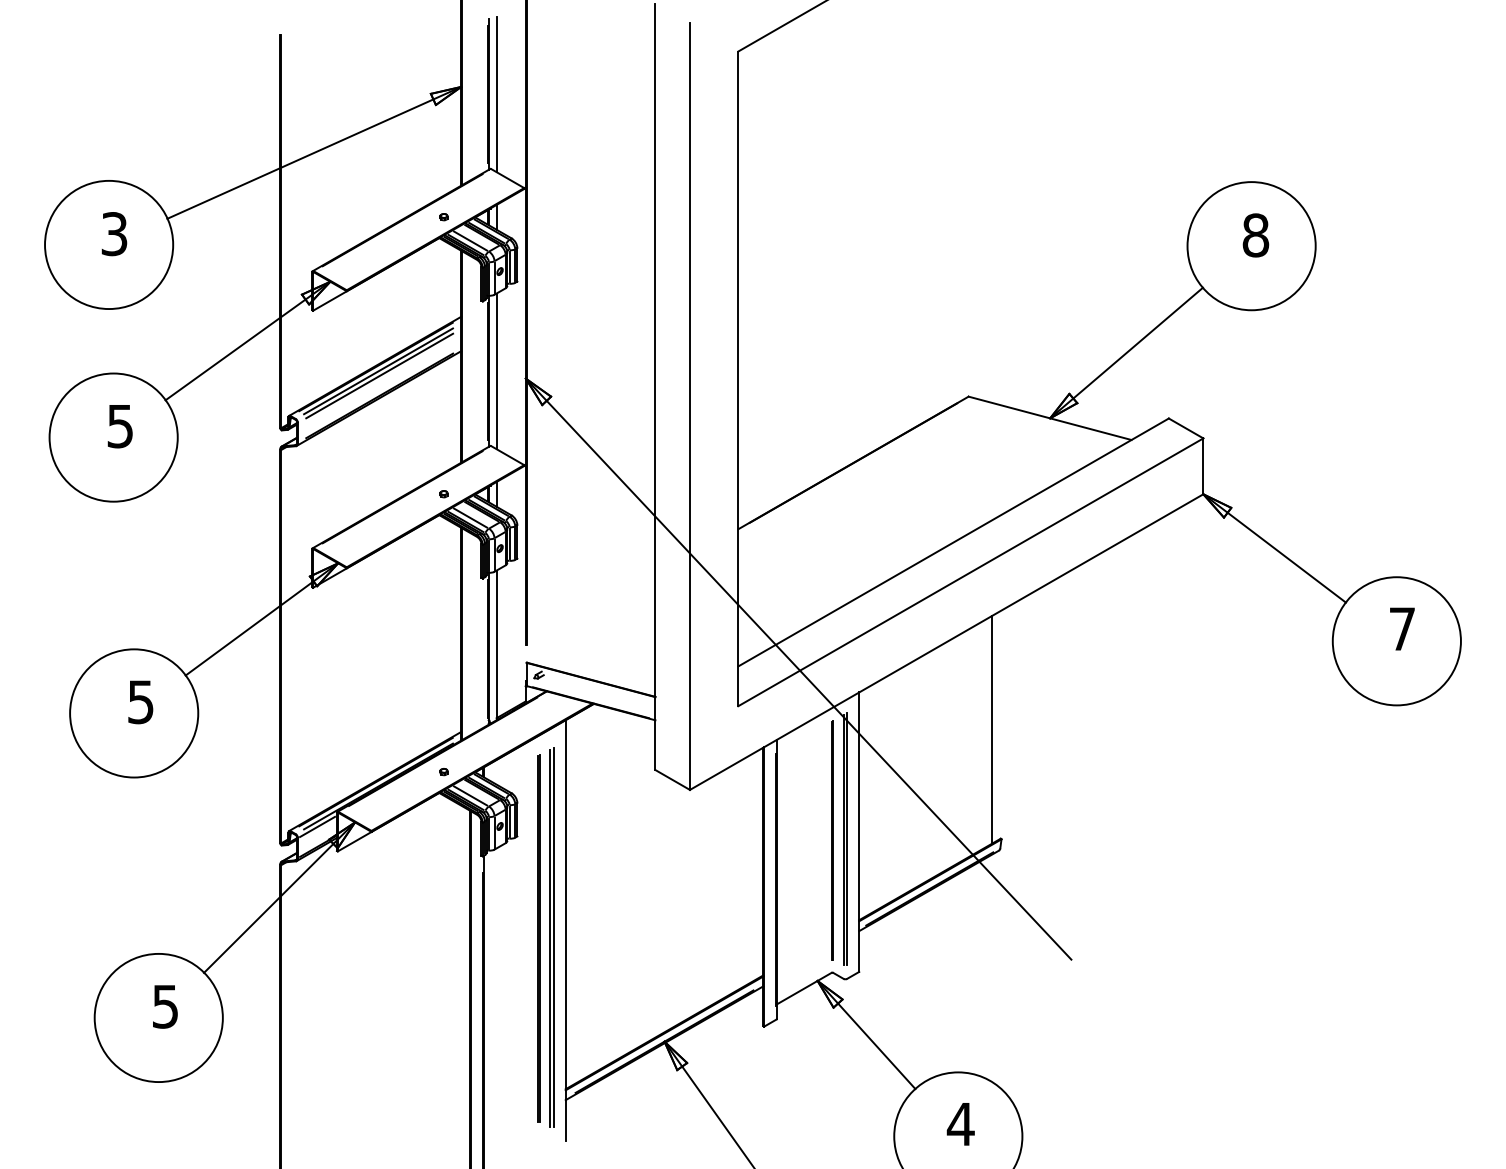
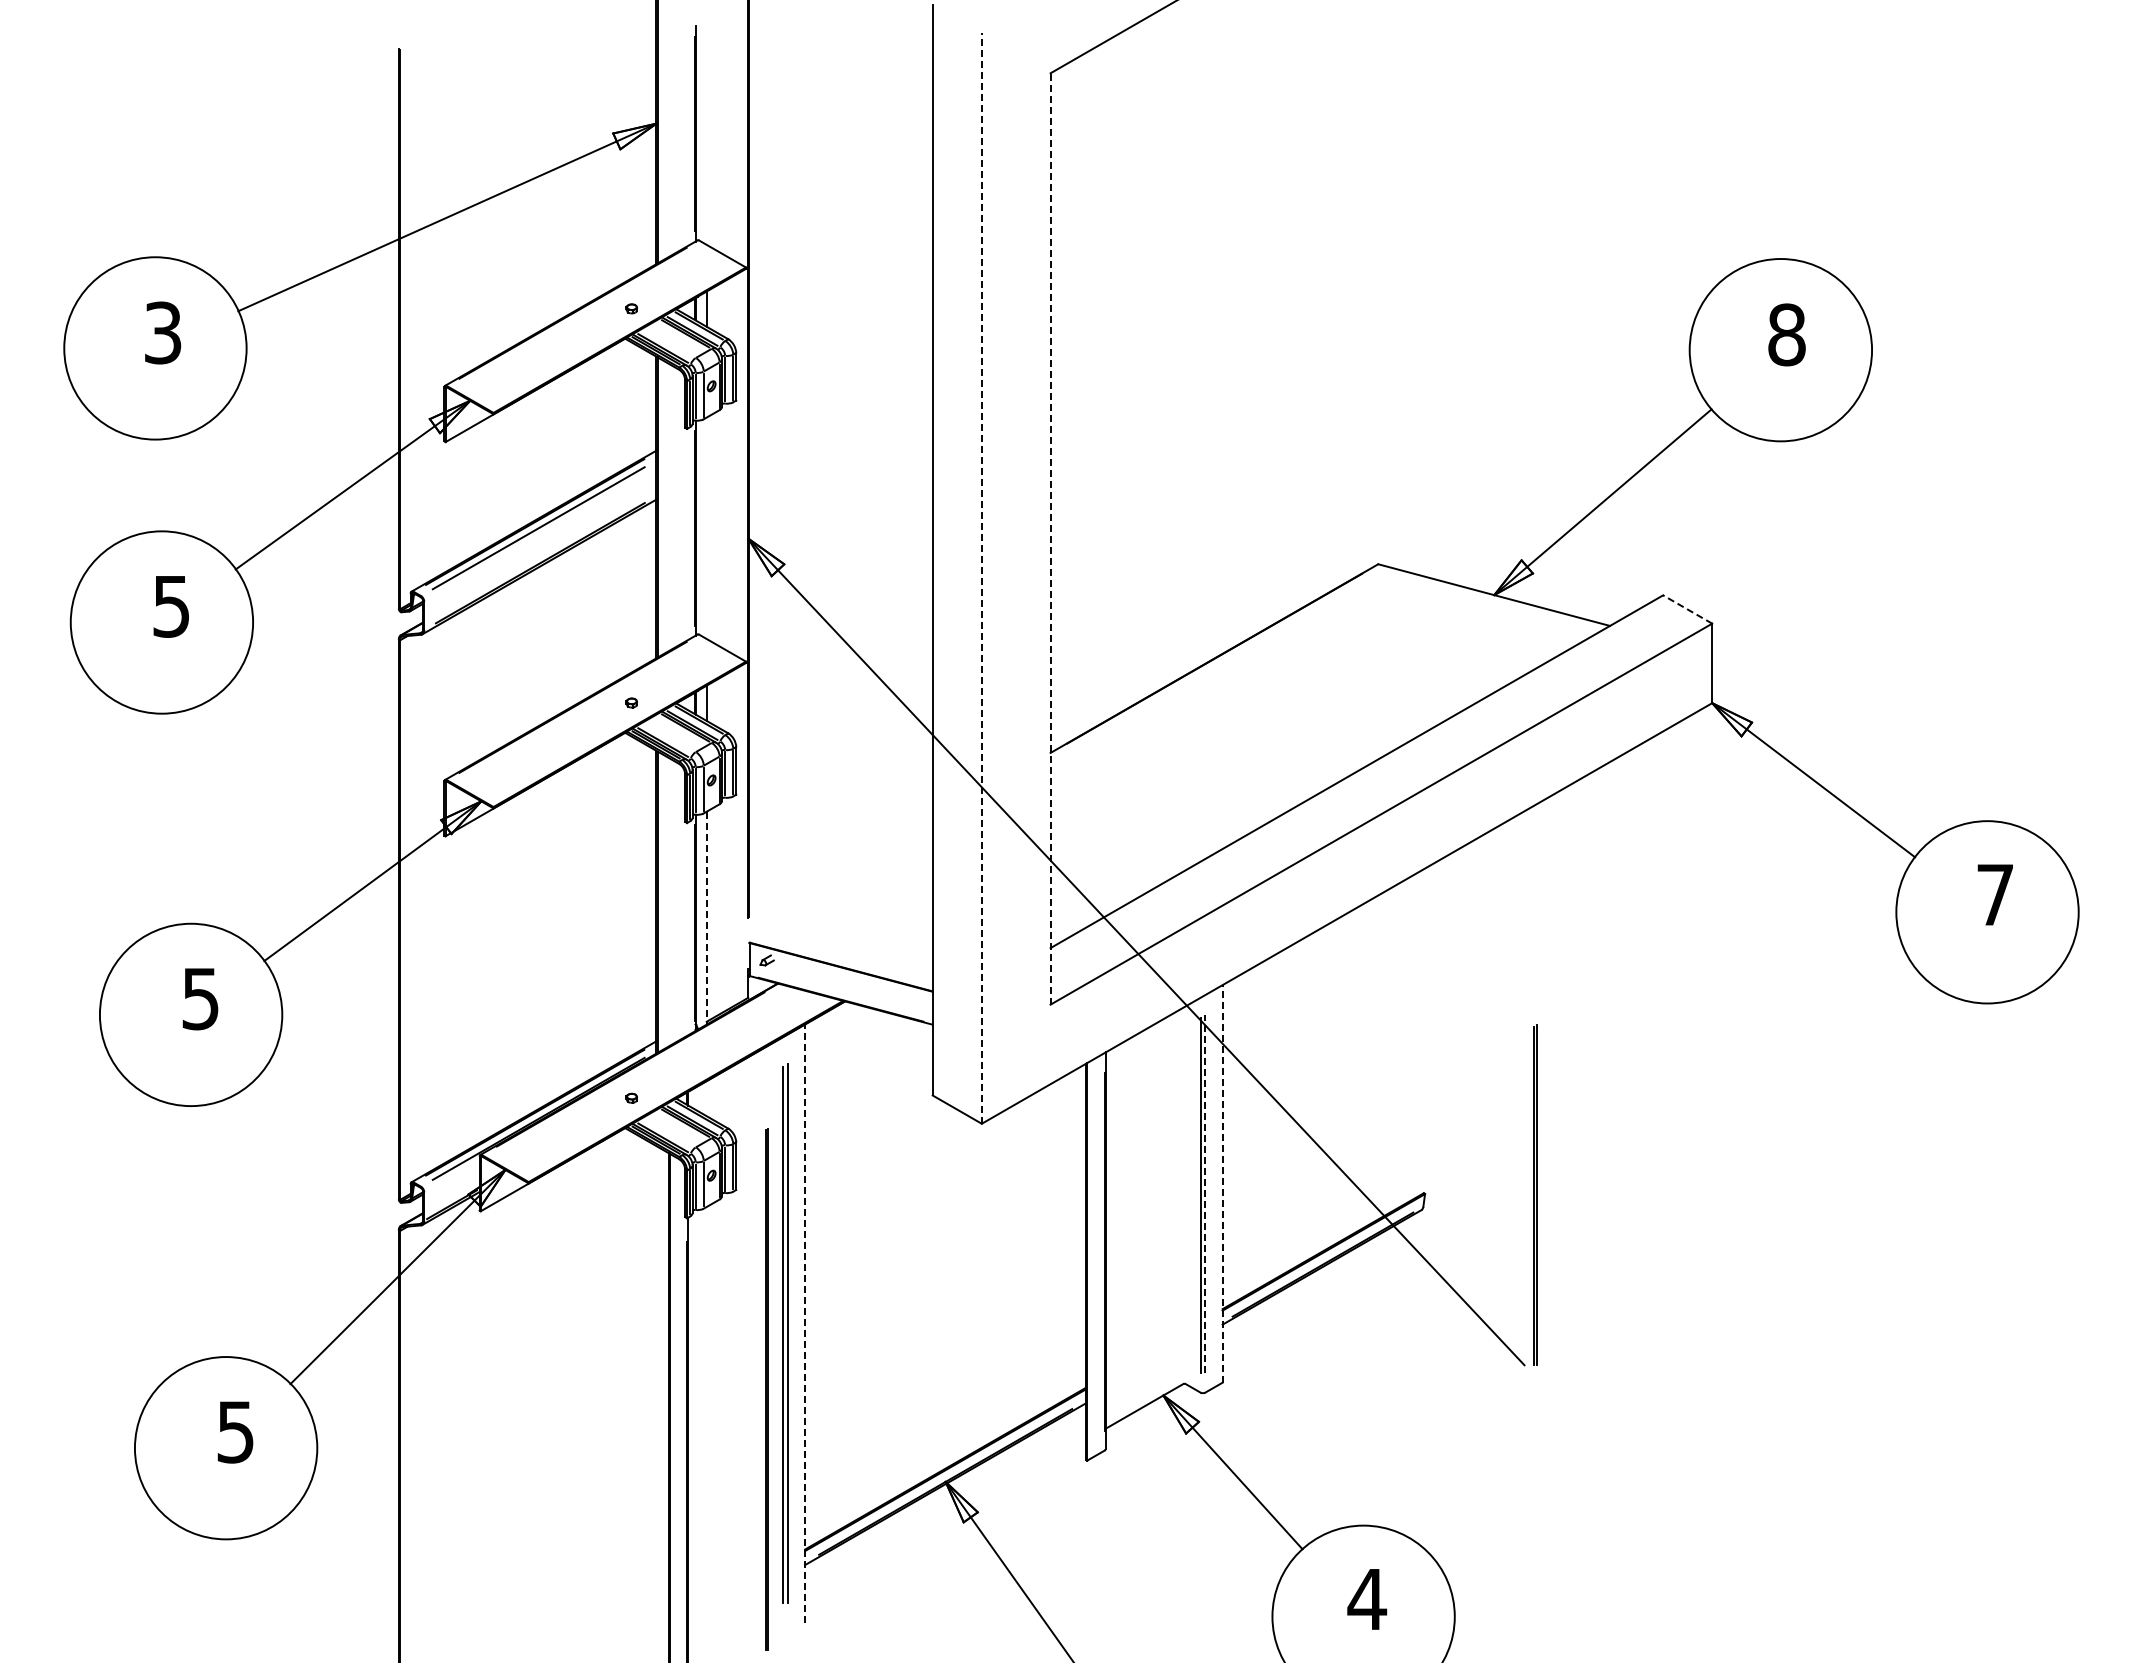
line: (496, 93) -> (706, 133), removed
line: (470, 240) -> (669, 342), removed
line: (496, 371) -> (706, 528), removed
line: (379, 375) -> (539, 534), removed
line: (738, 378) -> (1050, 538), solid -> dashed
line: (689, 406) -> (981, 578), solid -> dashed
line: (1185, 428) -> (1687, 609), solid -> dashed
line: (470, 517) -> (669, 736), removed
line: (496, 645) -> (706, 918), solid -> dashed
line: (991, 730) -> (1411, 1038), removed
line: (470, 795) -> (669, 1131), removed
line: (317, 827) -> (451, 1176), removed
line: (859, 831) -> (1222, 1183), solid -> dashed
line: (847, 838) -> (1205, 1193), solid -> dashed
line: (831, 839) -> (1534, 1194), moved
line: (566, 930) -> (805, 1323), solid -> dashed
line: (538, 938) -> (766, 1389), moved

